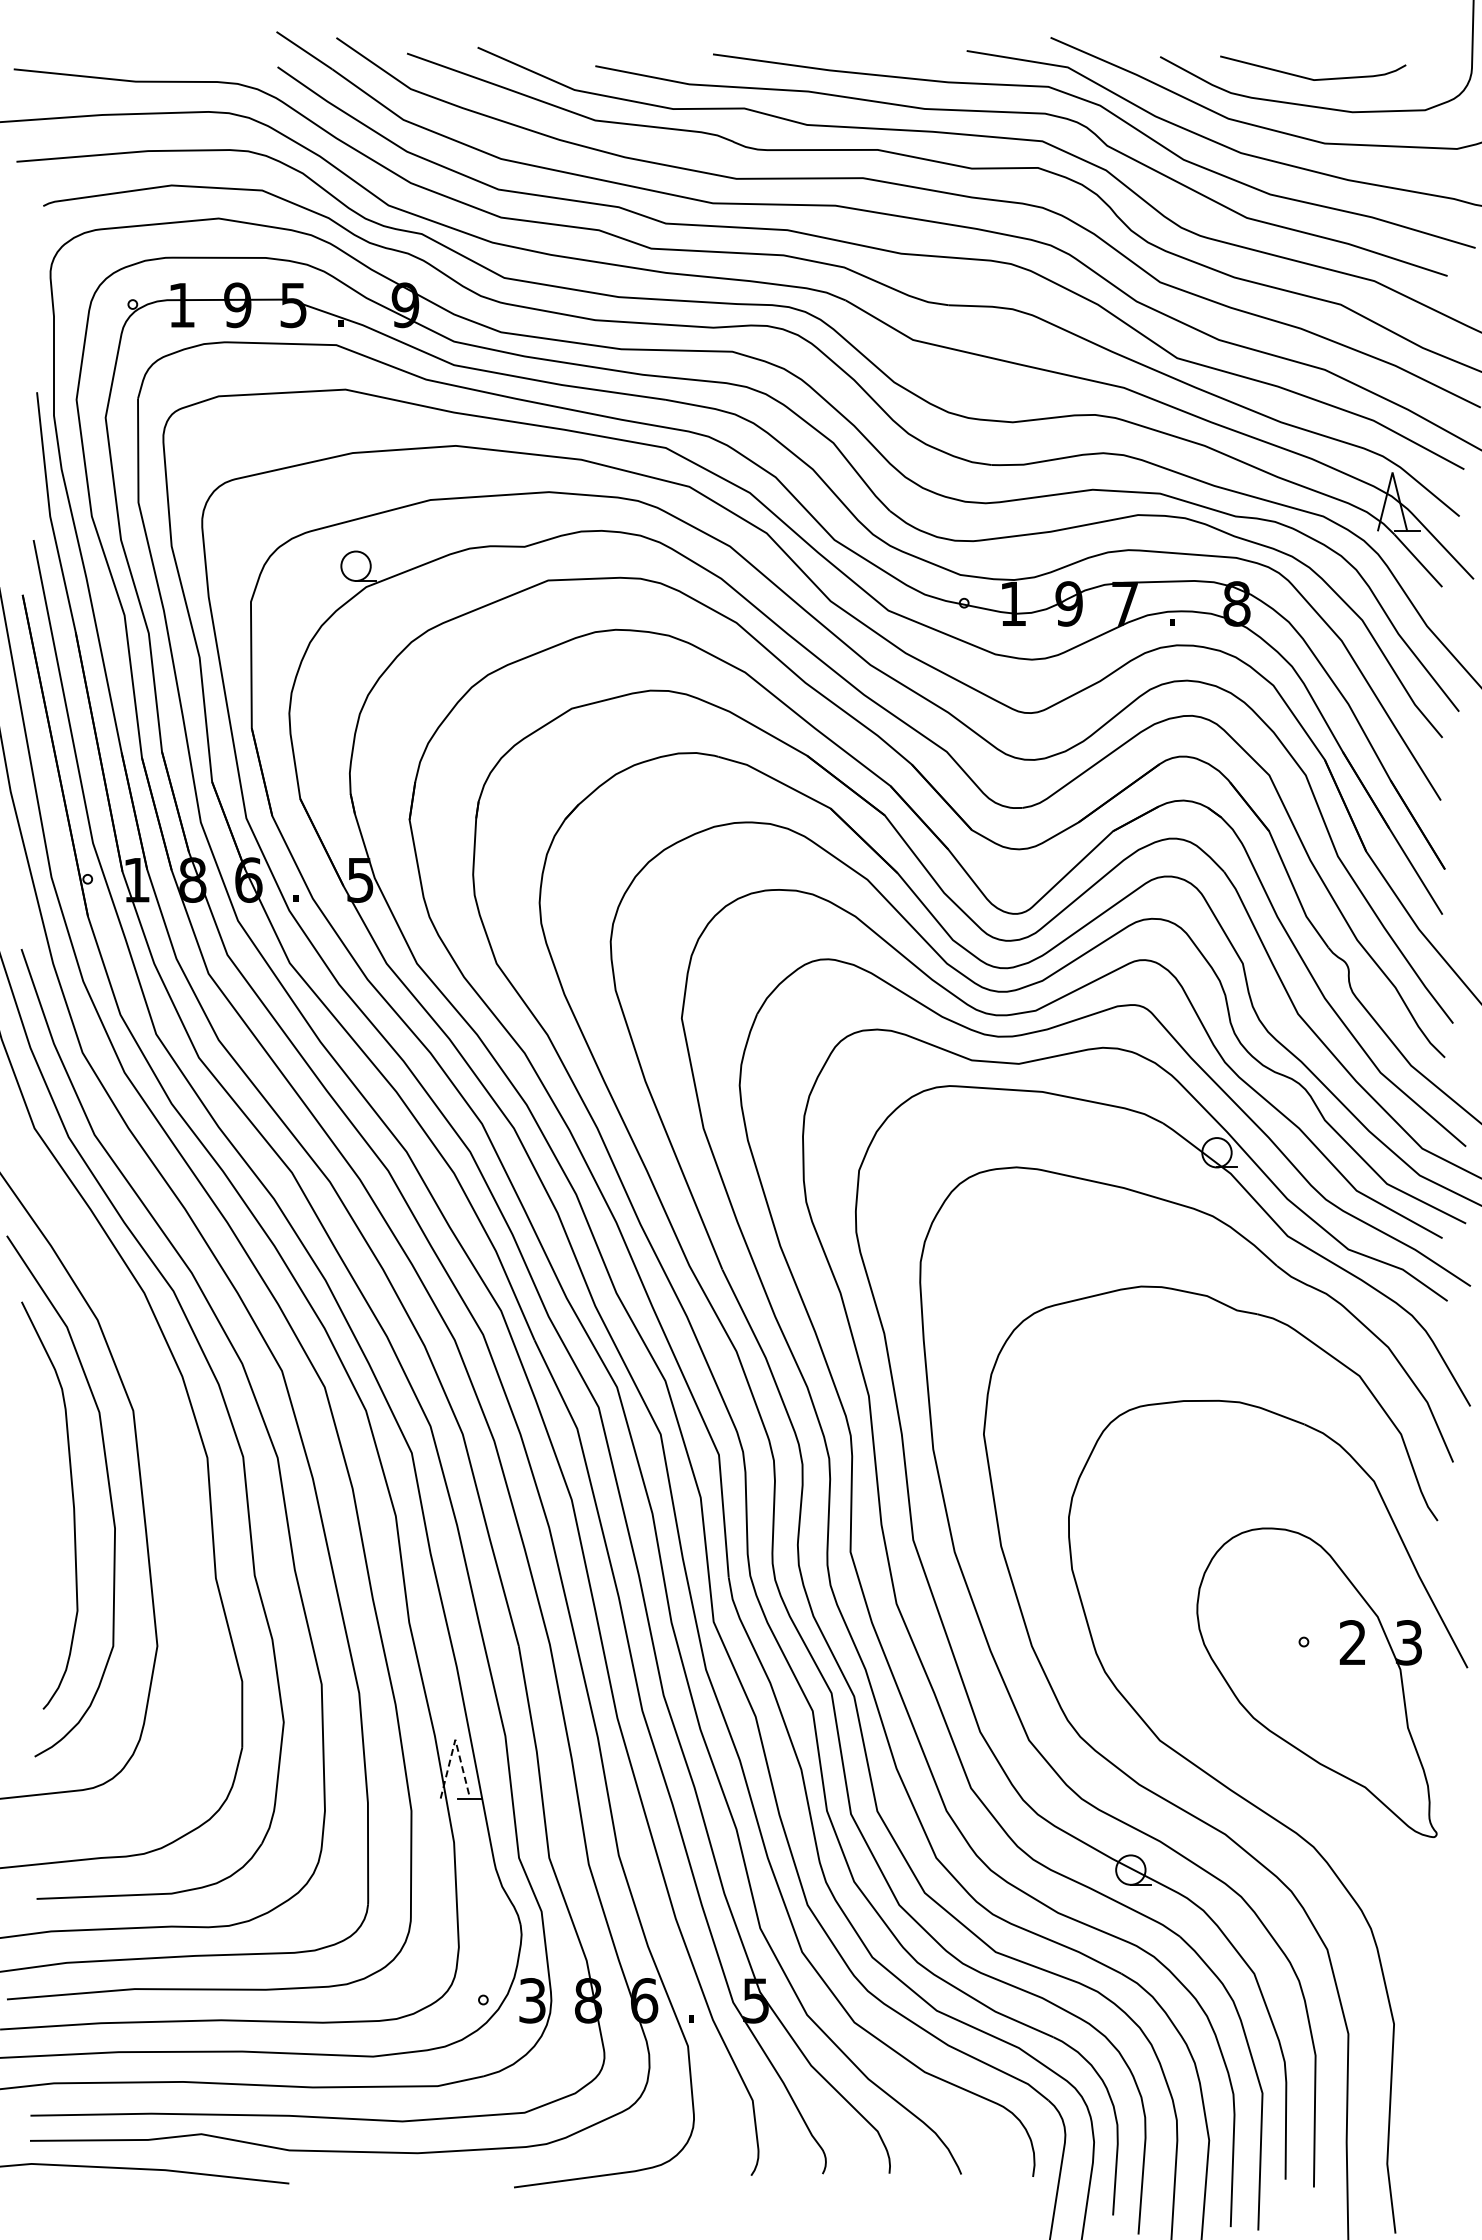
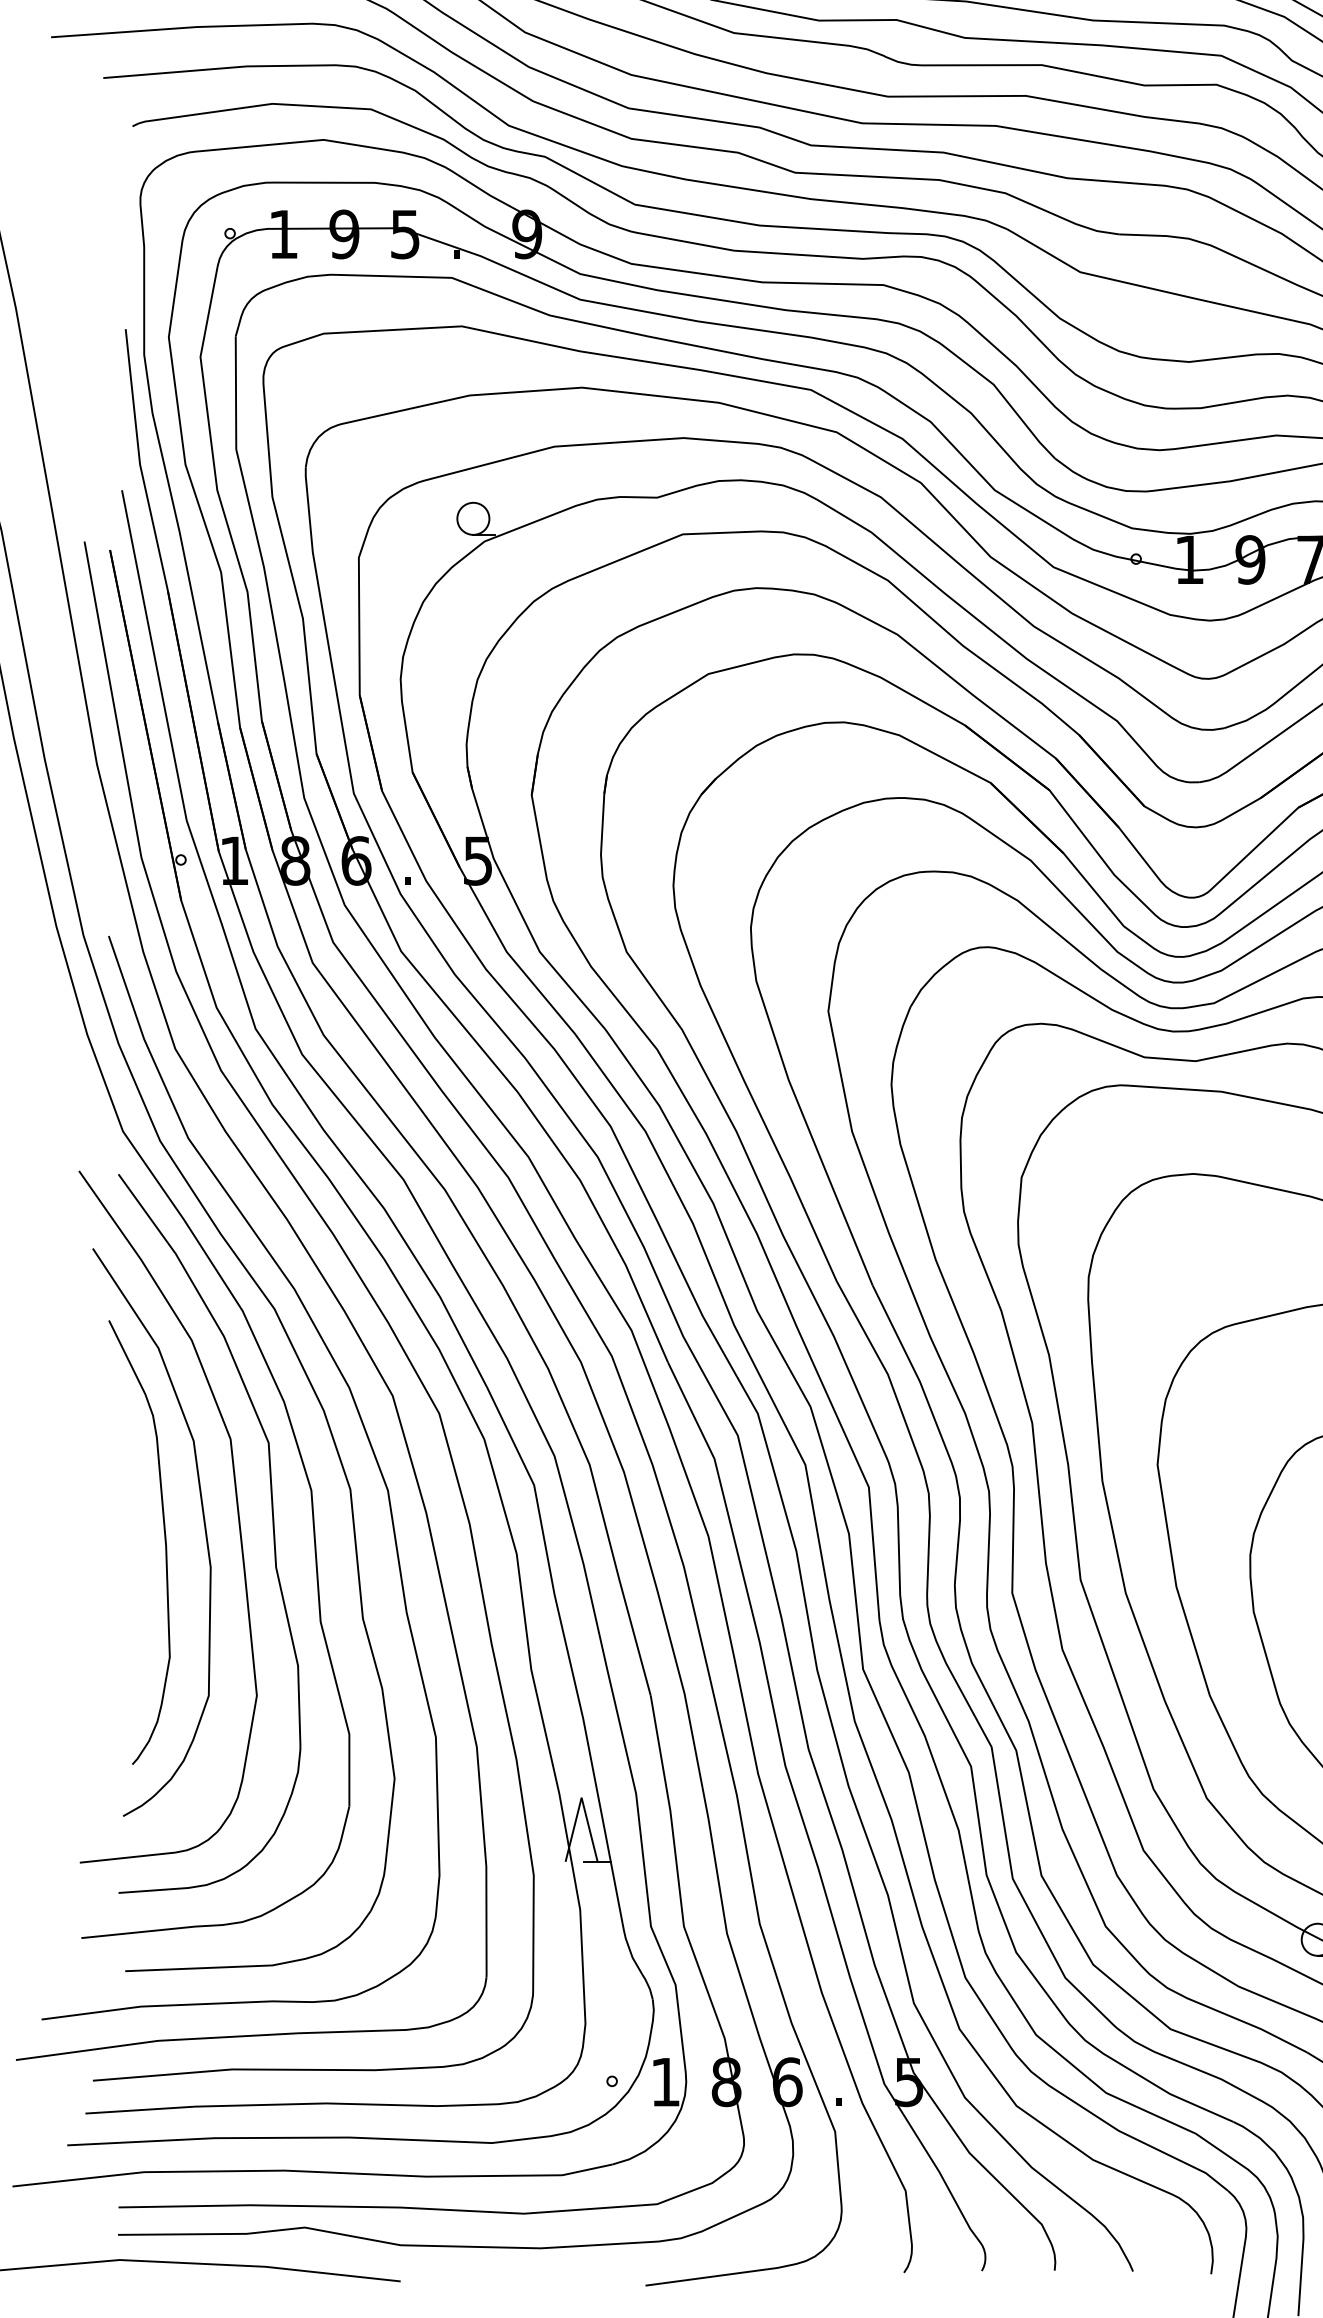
curve: (171, 1490) -> (272, 1526), added
line: (455, 1739) -> (581, 1797), dashed -> solid
text: (532, 2000) -> (665, 2081), 3 -> 1

